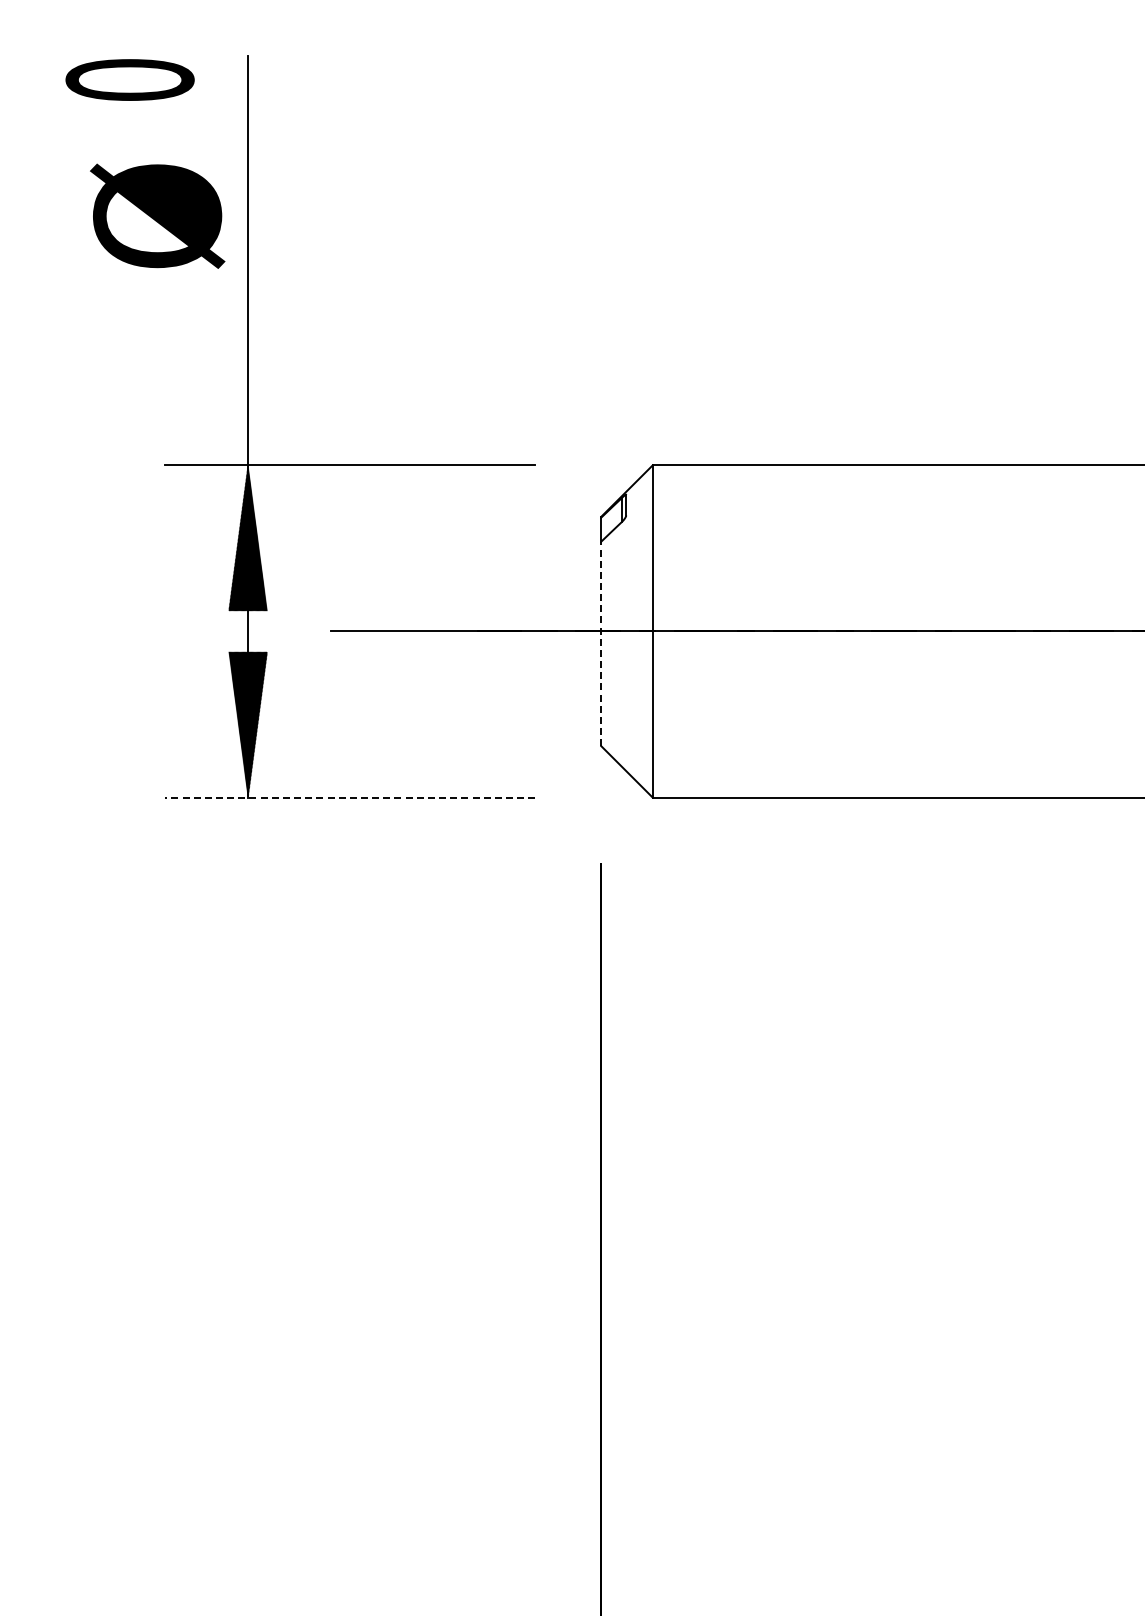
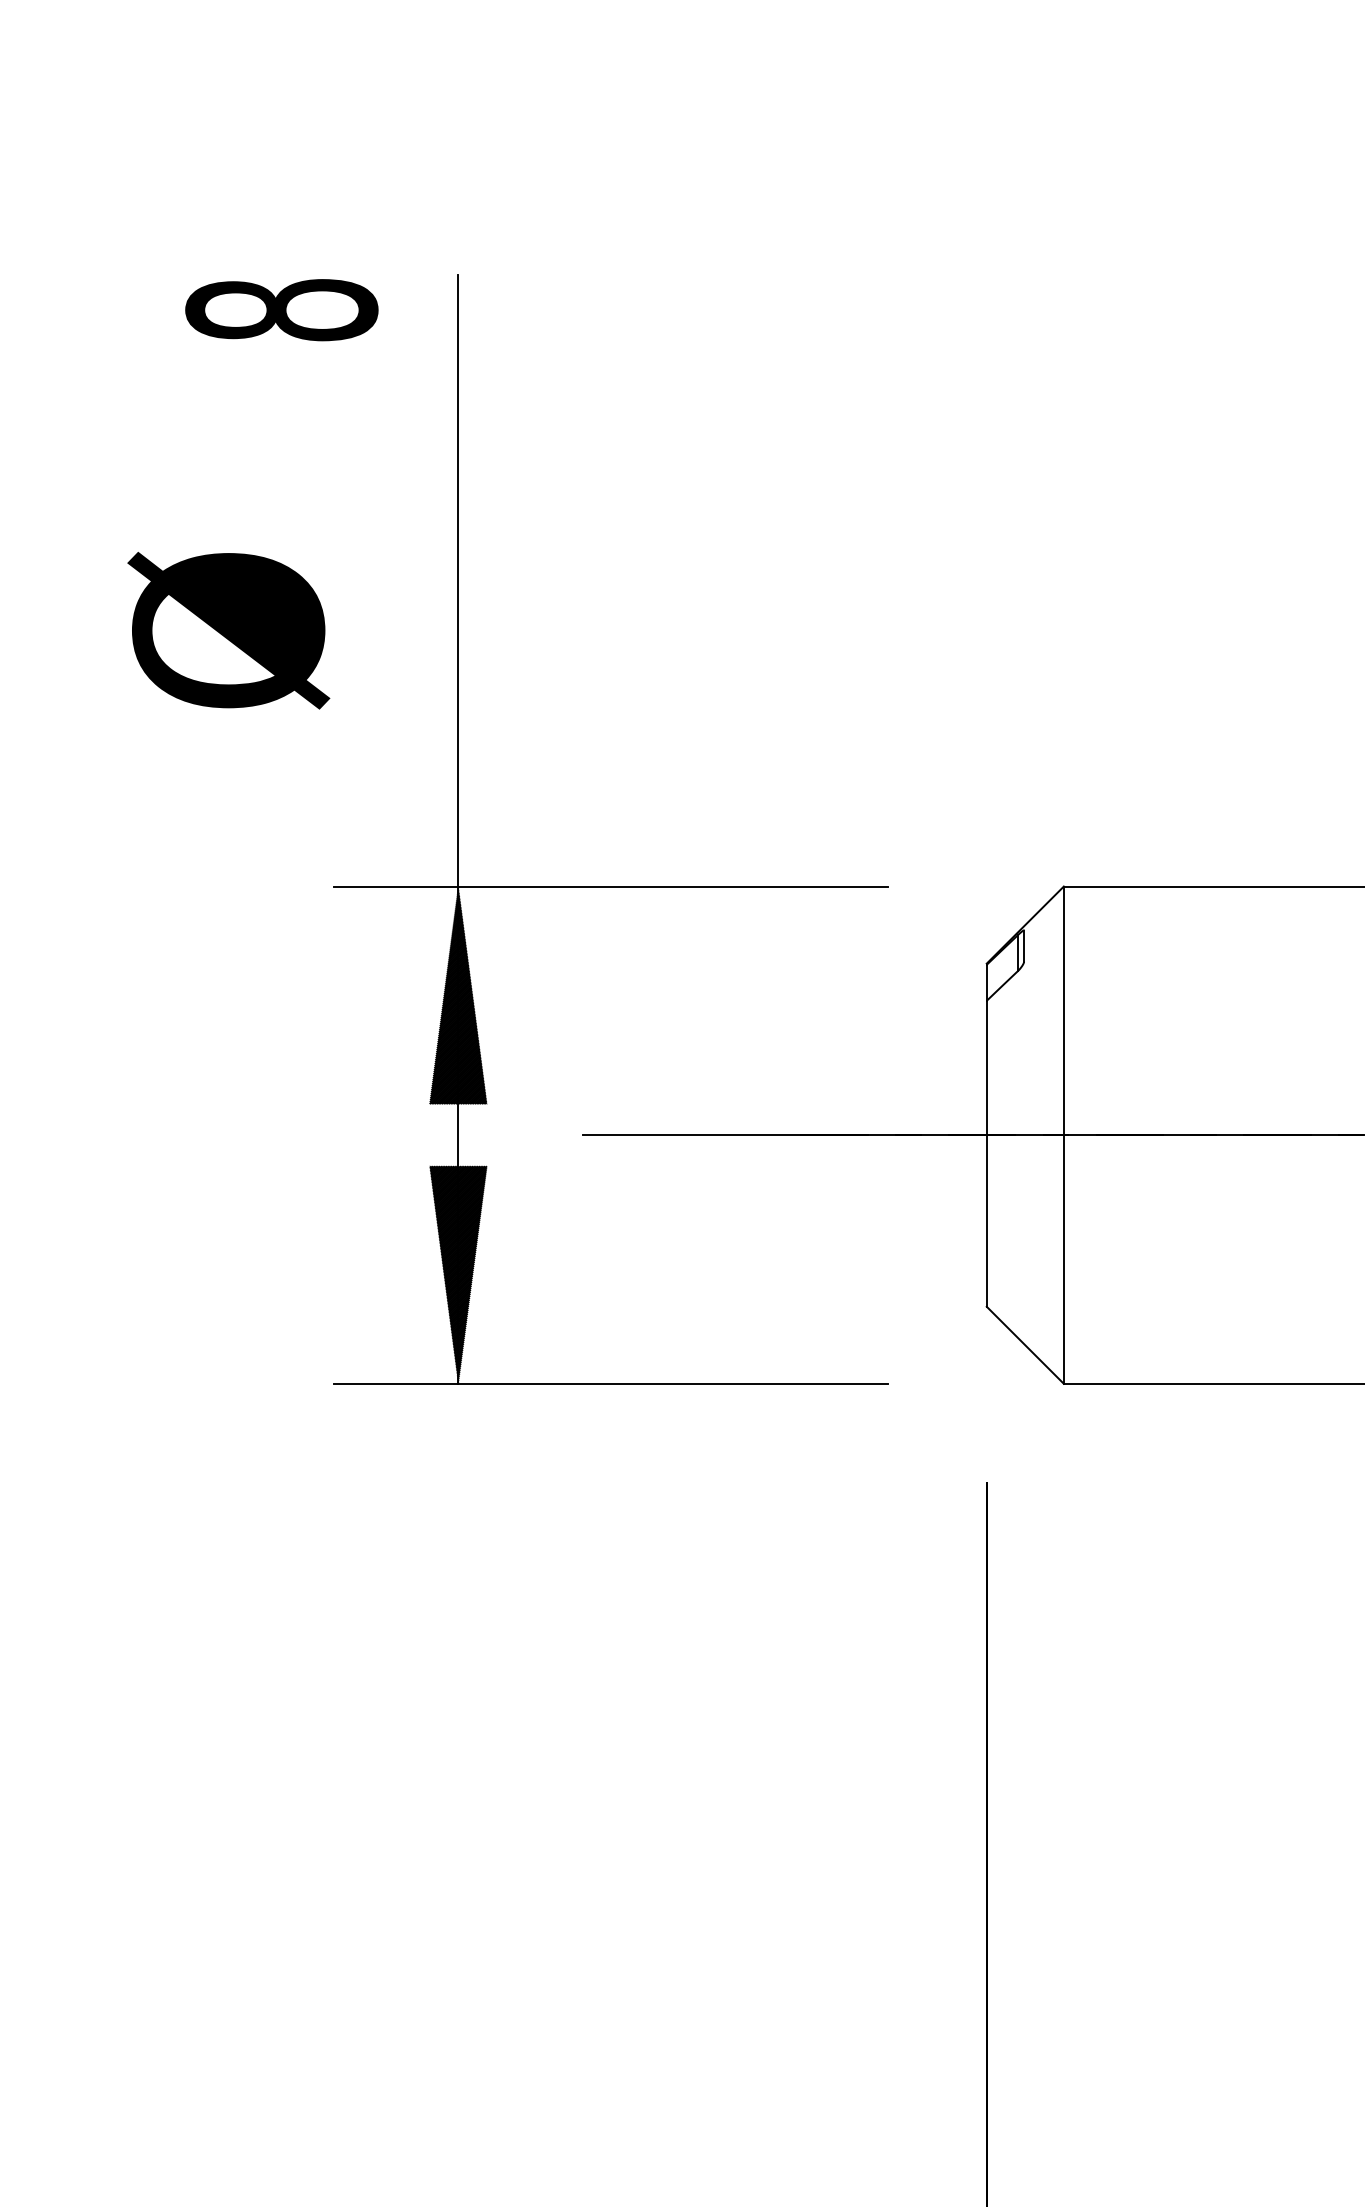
text: (129, 79) -> (280, 309), 0 -> 8
text: (157, 215) -> (228, 629), moved
line: (601, 643) -> (987, 1153), dashed -> solid
line: (349, 797) -> (610, 1383), dashed -> solid

